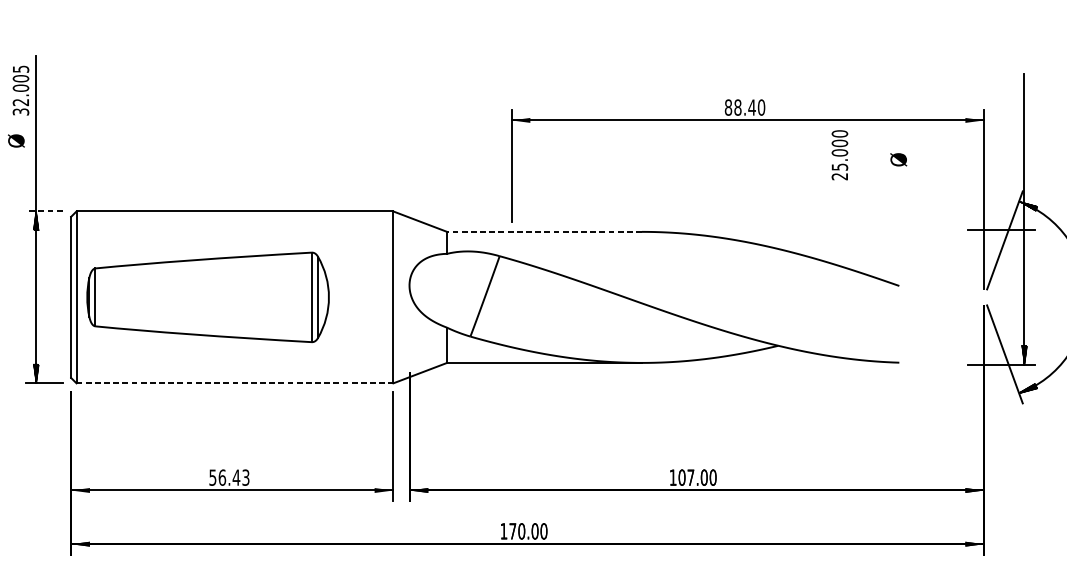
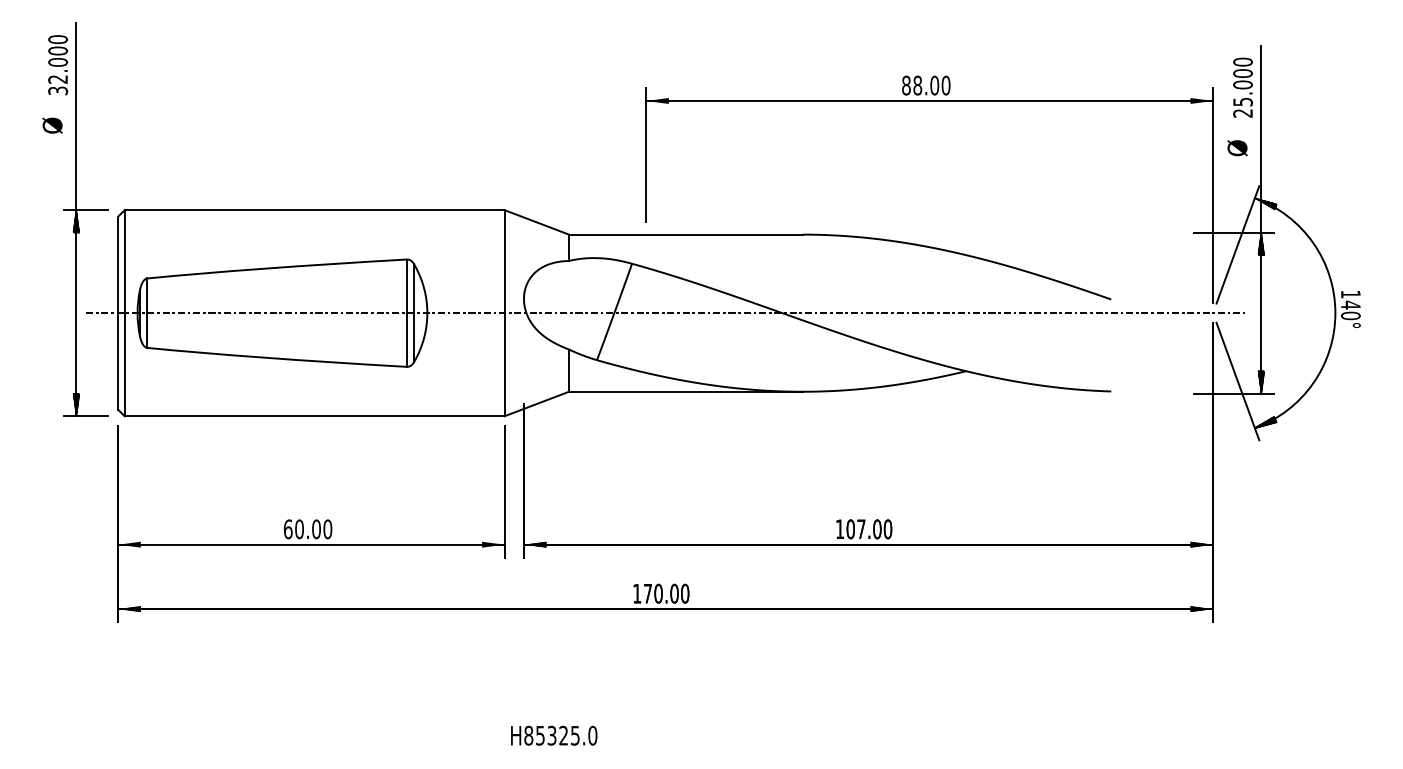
text: (21, 69) -> (58, 39), 32.005 -> 32.000
text: (751, 107) -> (934, 85), 88.40 -> 88.00
text: (839, 155) -> (1242, 87), moved
text: (898, 160) -> (1237, 148), moved
line: (43, 211) -> (85, 210), dashed -> solid
line: (544, 231) -> (685, 234), dashed -> solid
hatch: (1024, 239) -> (1261, 243), added
line: (527, 297) -> (665, 313), added
line: (234, 383) -> (314, 416), dashed -> solid
text: (228, 477) -> (307, 529), 56.43 -> 60.00

